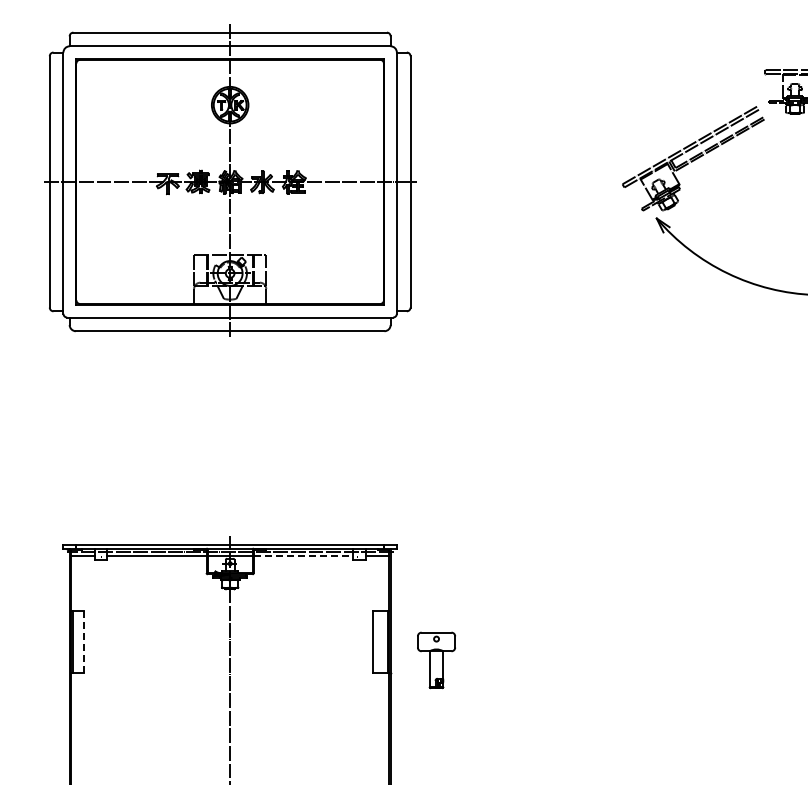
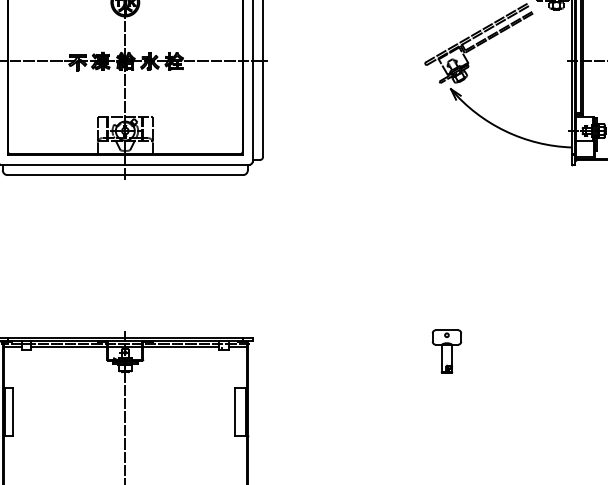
line: (303, 556) -> (181, 347), dashed -> solid
line: (83, 642) -> (13, 412), dashed -> solid
part: (436, 660) -> (446, 351), moved

